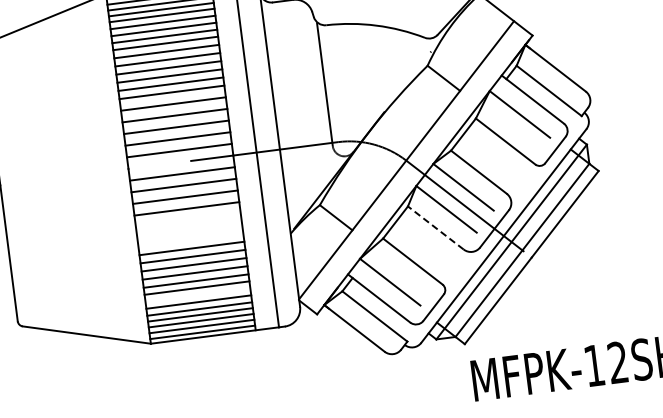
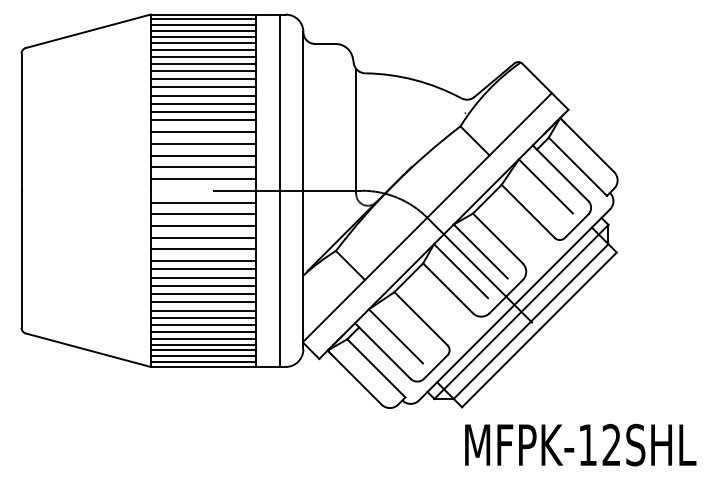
line: (188, 220) -> (203, 249), added
line: (435, 228) -> (447, 288), dashed -> solid
line: (189, 232) -> (203, 261), added
line: (190, 240) -> (203, 269), added
line: (197, 294) -> (203, 324), added

